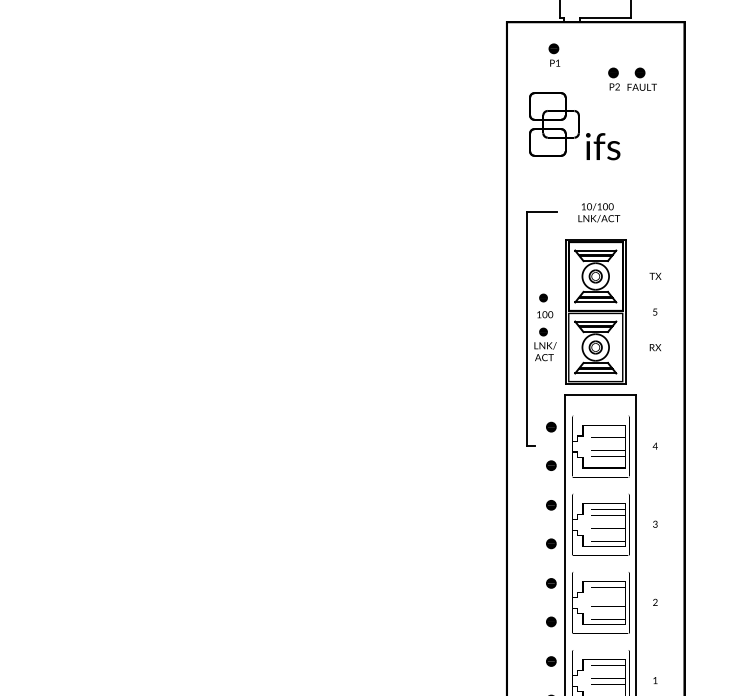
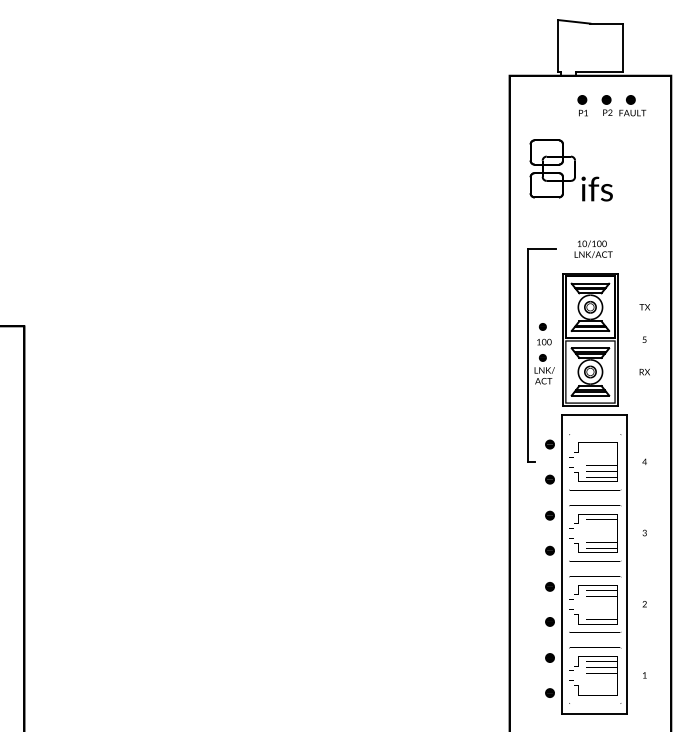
part: (554, 54) -> (582, 105), moved
part: (632, 79) -> (623, 105), moved

